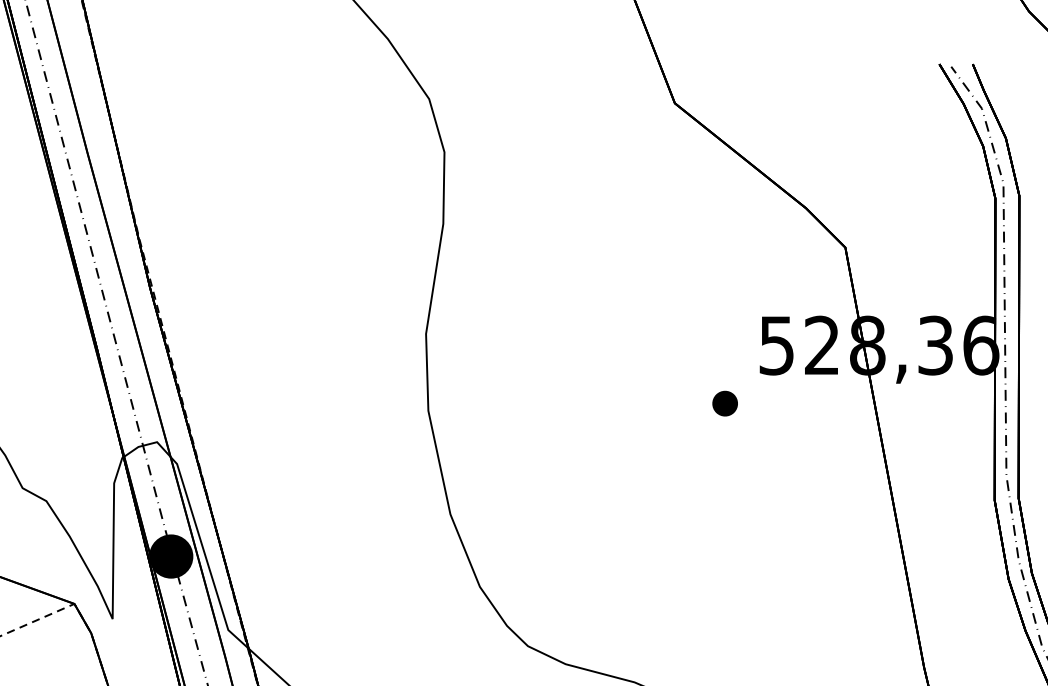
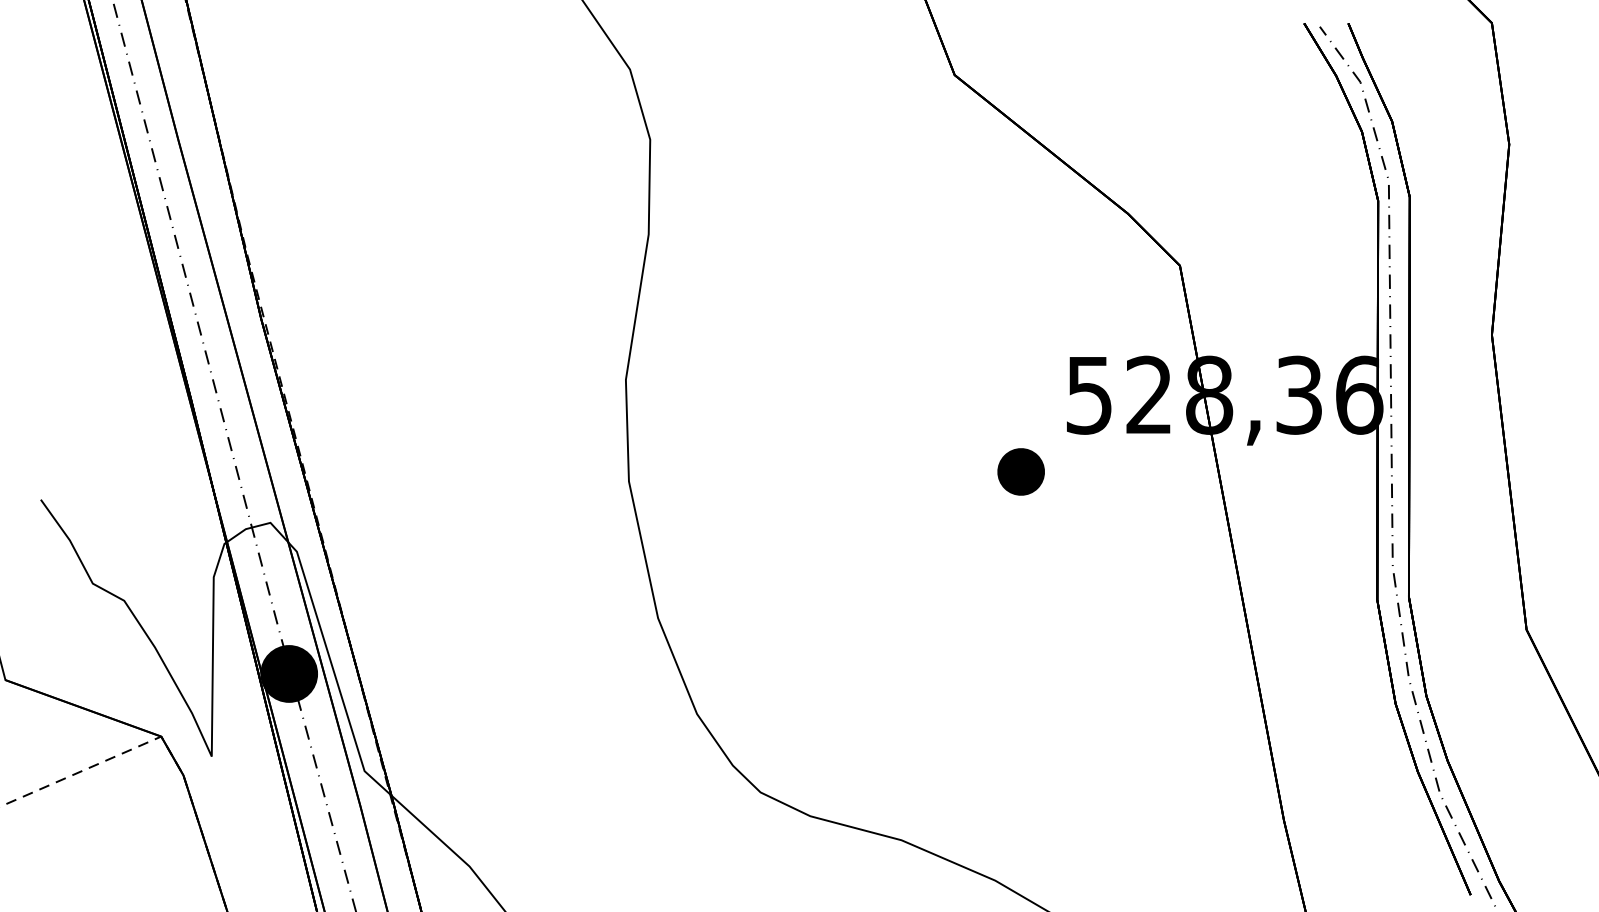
part: (724, 403) -> (1020, 471), size x1.4

